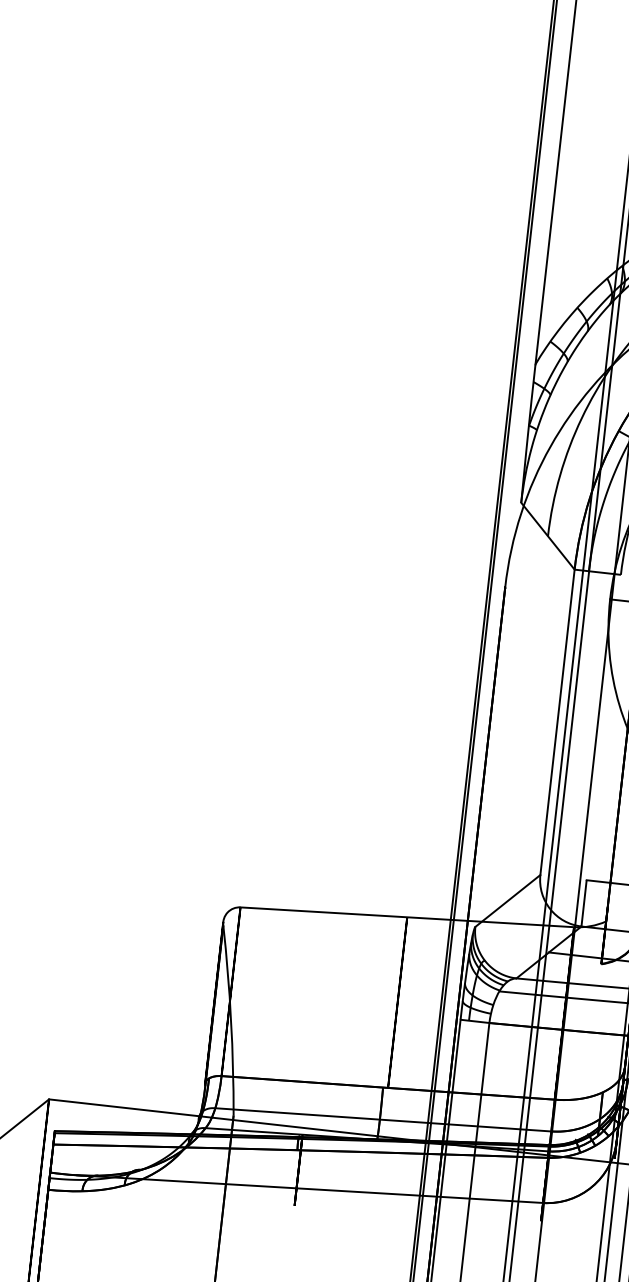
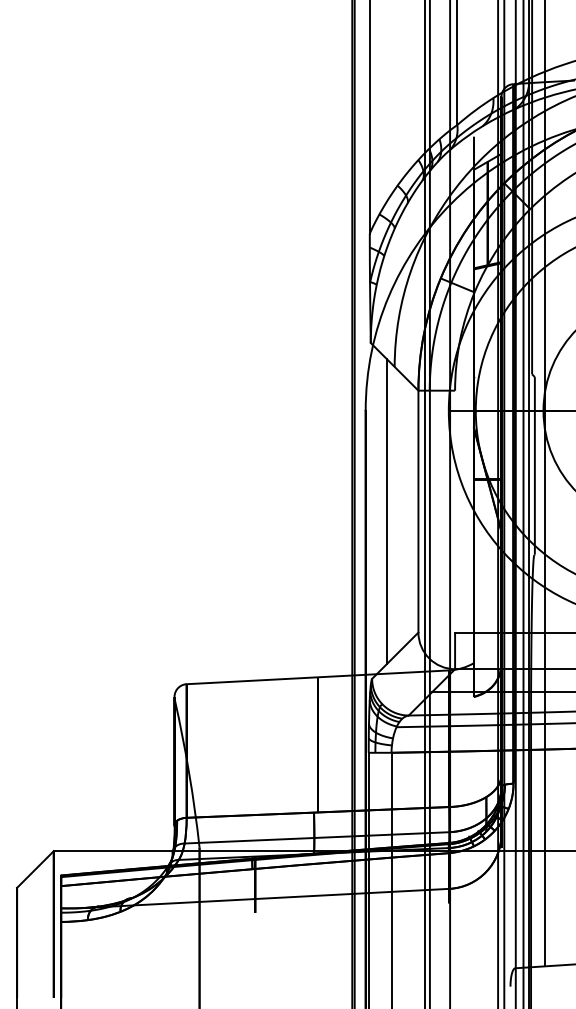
line: (517, 717) -> (386, 511), added

